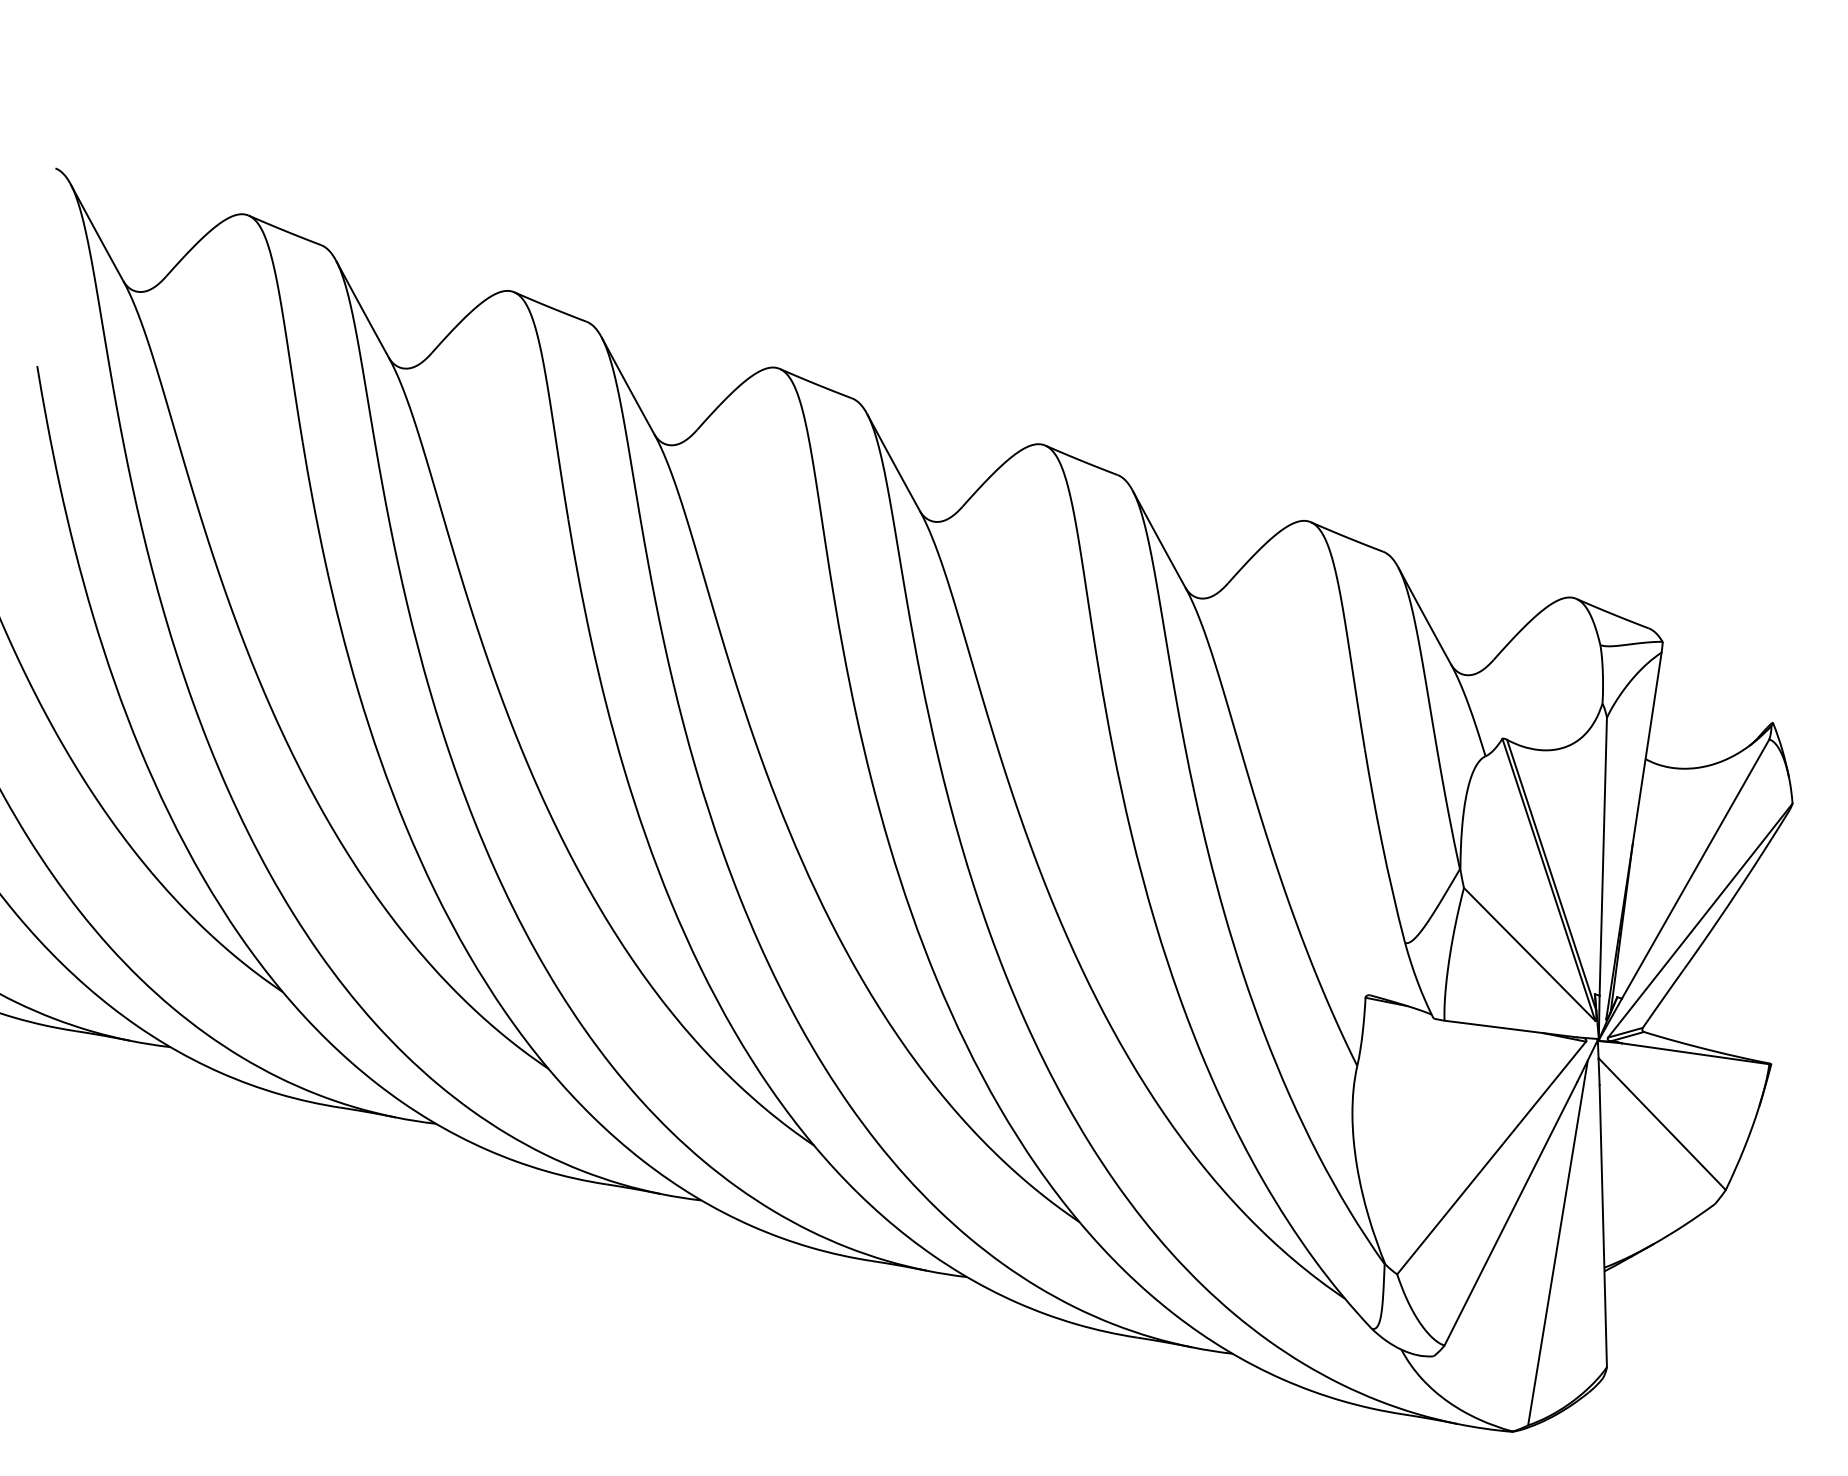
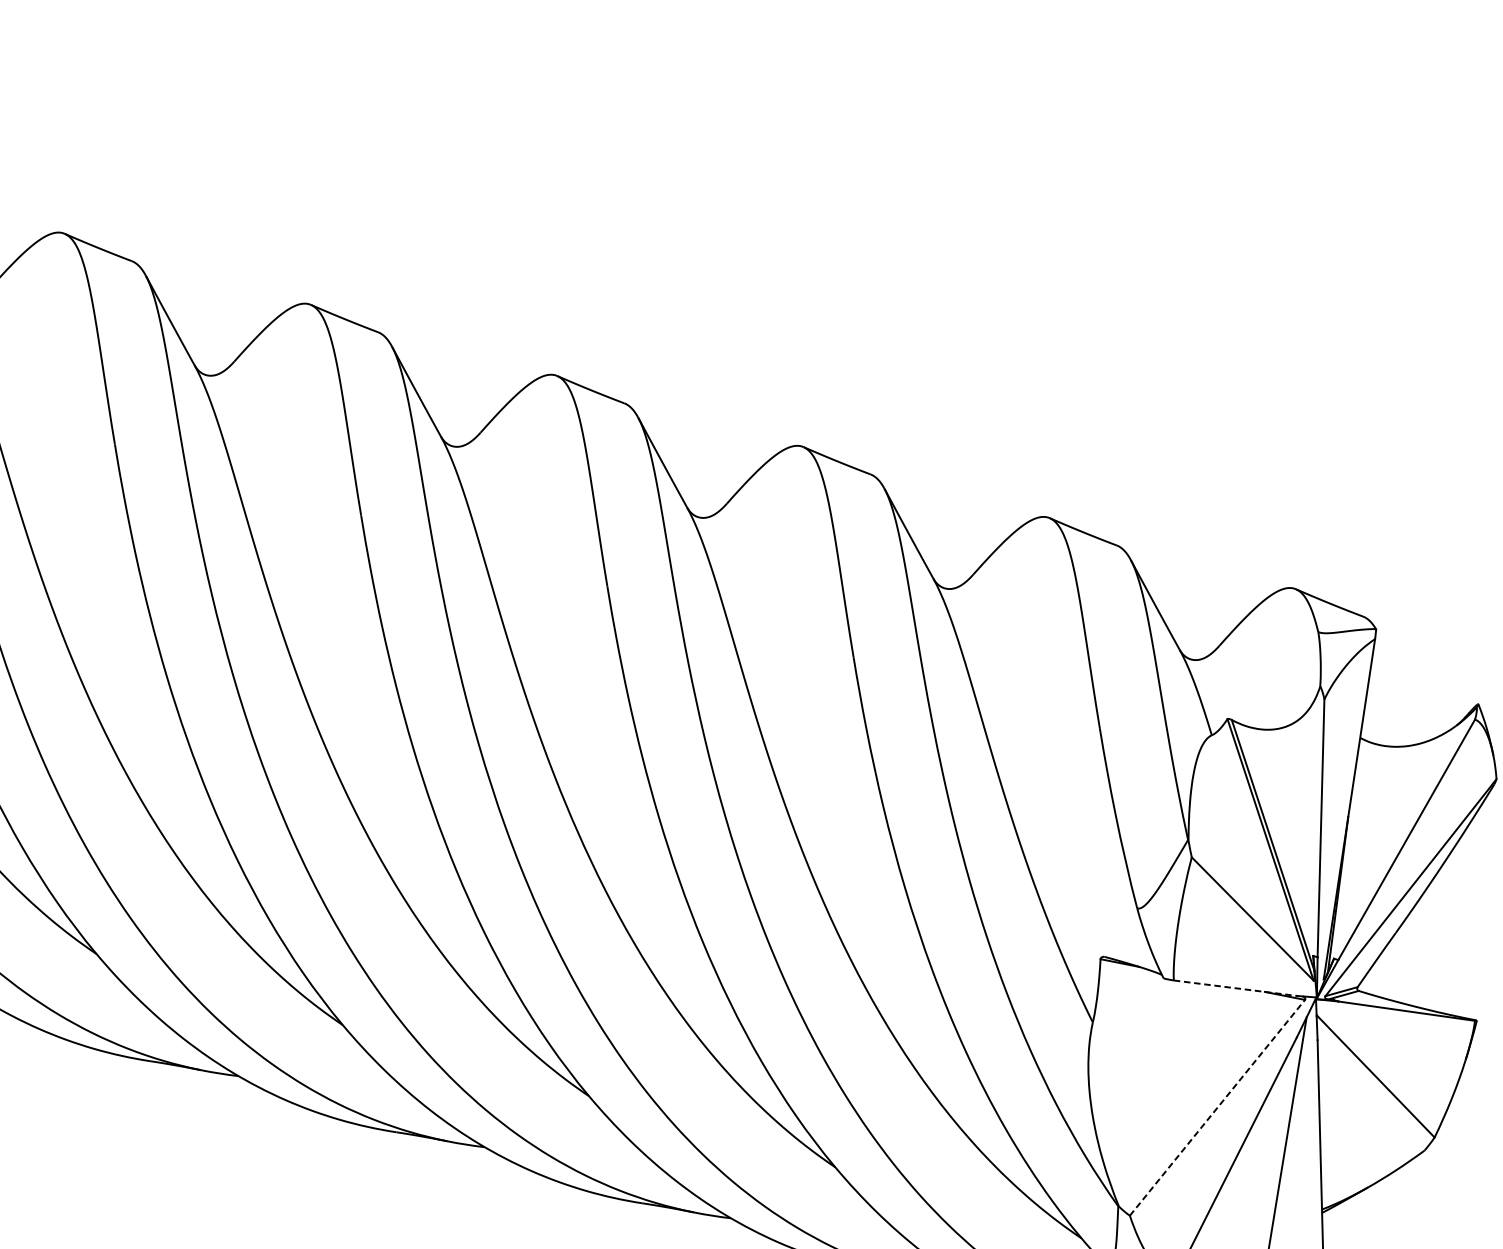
line: (1510, 1029) -> (1234, 988), solid -> dashed
line: (1491, 1158) -> (1217, 1108), solid -> dashed

